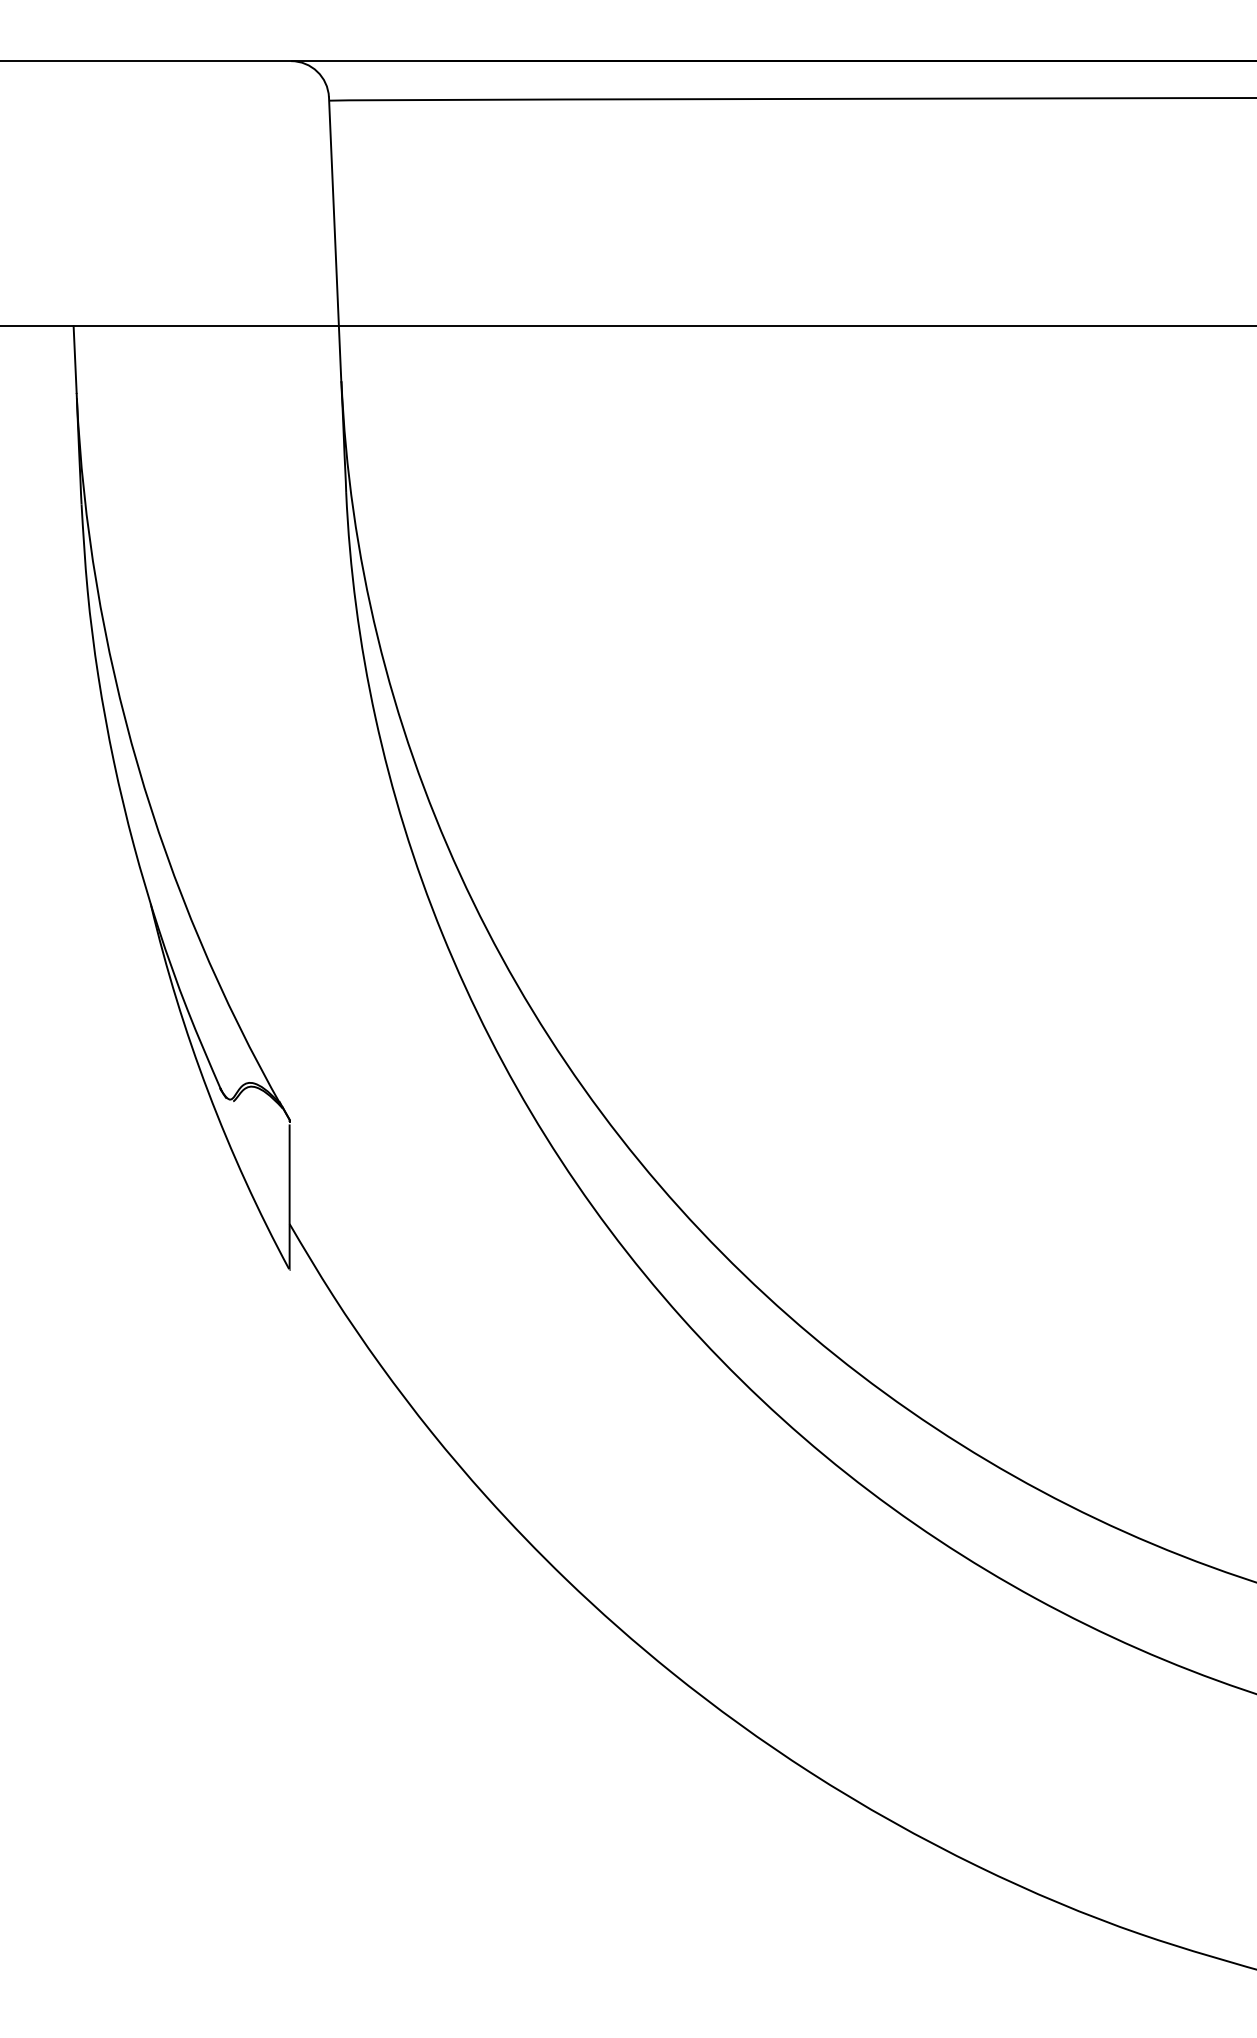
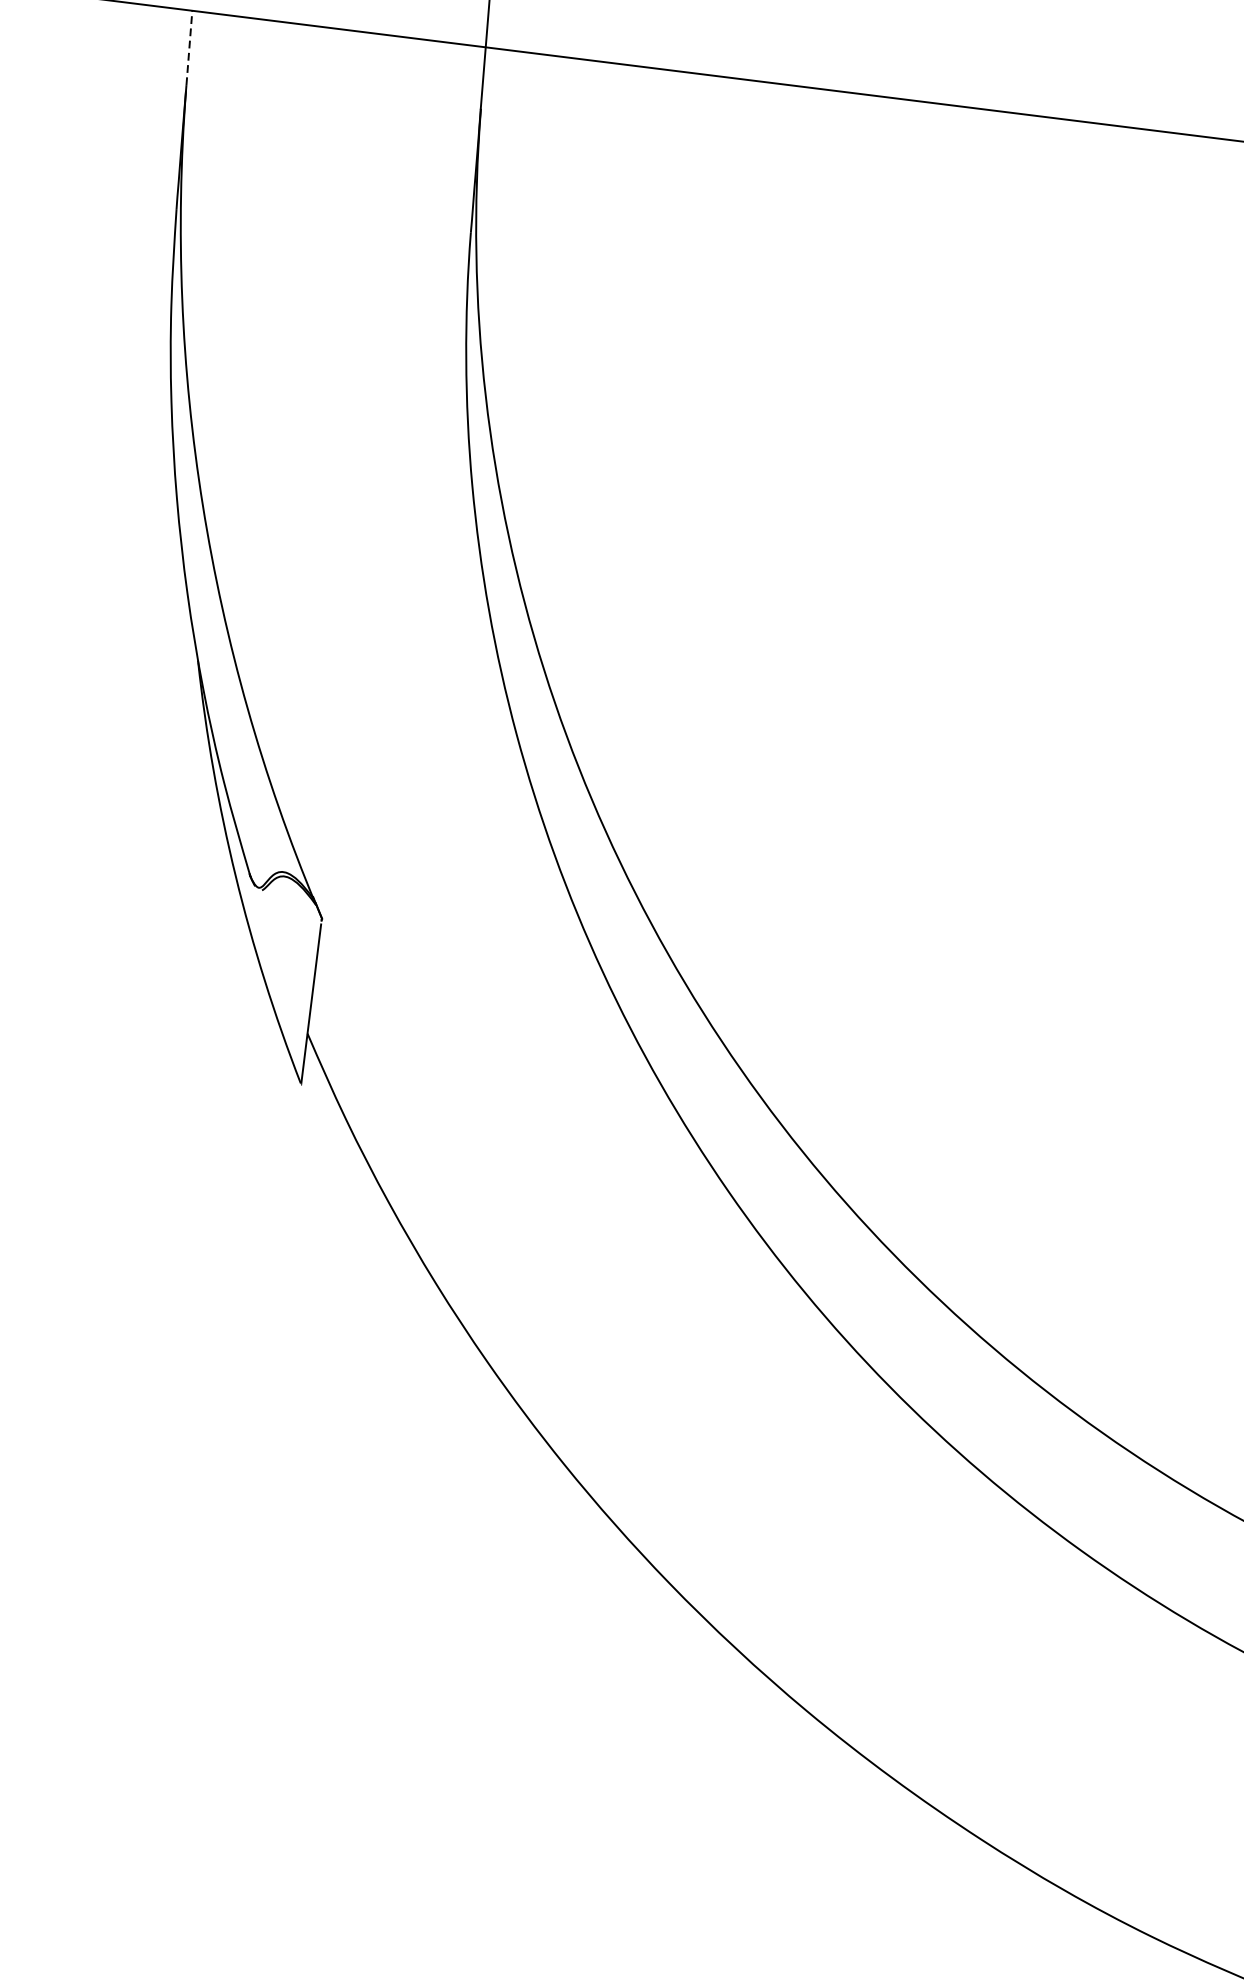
line: (75, 359) -> (189, 47), solid -> dashed

